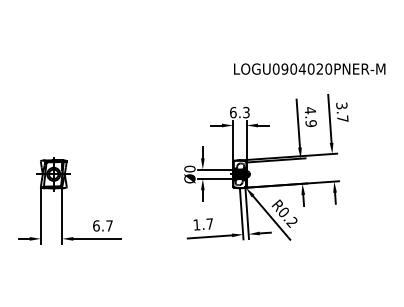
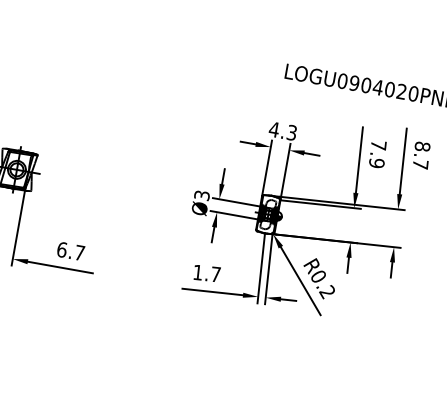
text: (341, 105) -> (422, 146), 3.7 -> 8.7
text: (309, 110) -> (377, 145), 4.9 -> 7.9
text: (232, 112) -> (273, 129), 6.3 -> 4.3
text: (189, 168) -> (201, 194), Ø0 -> Ø3

